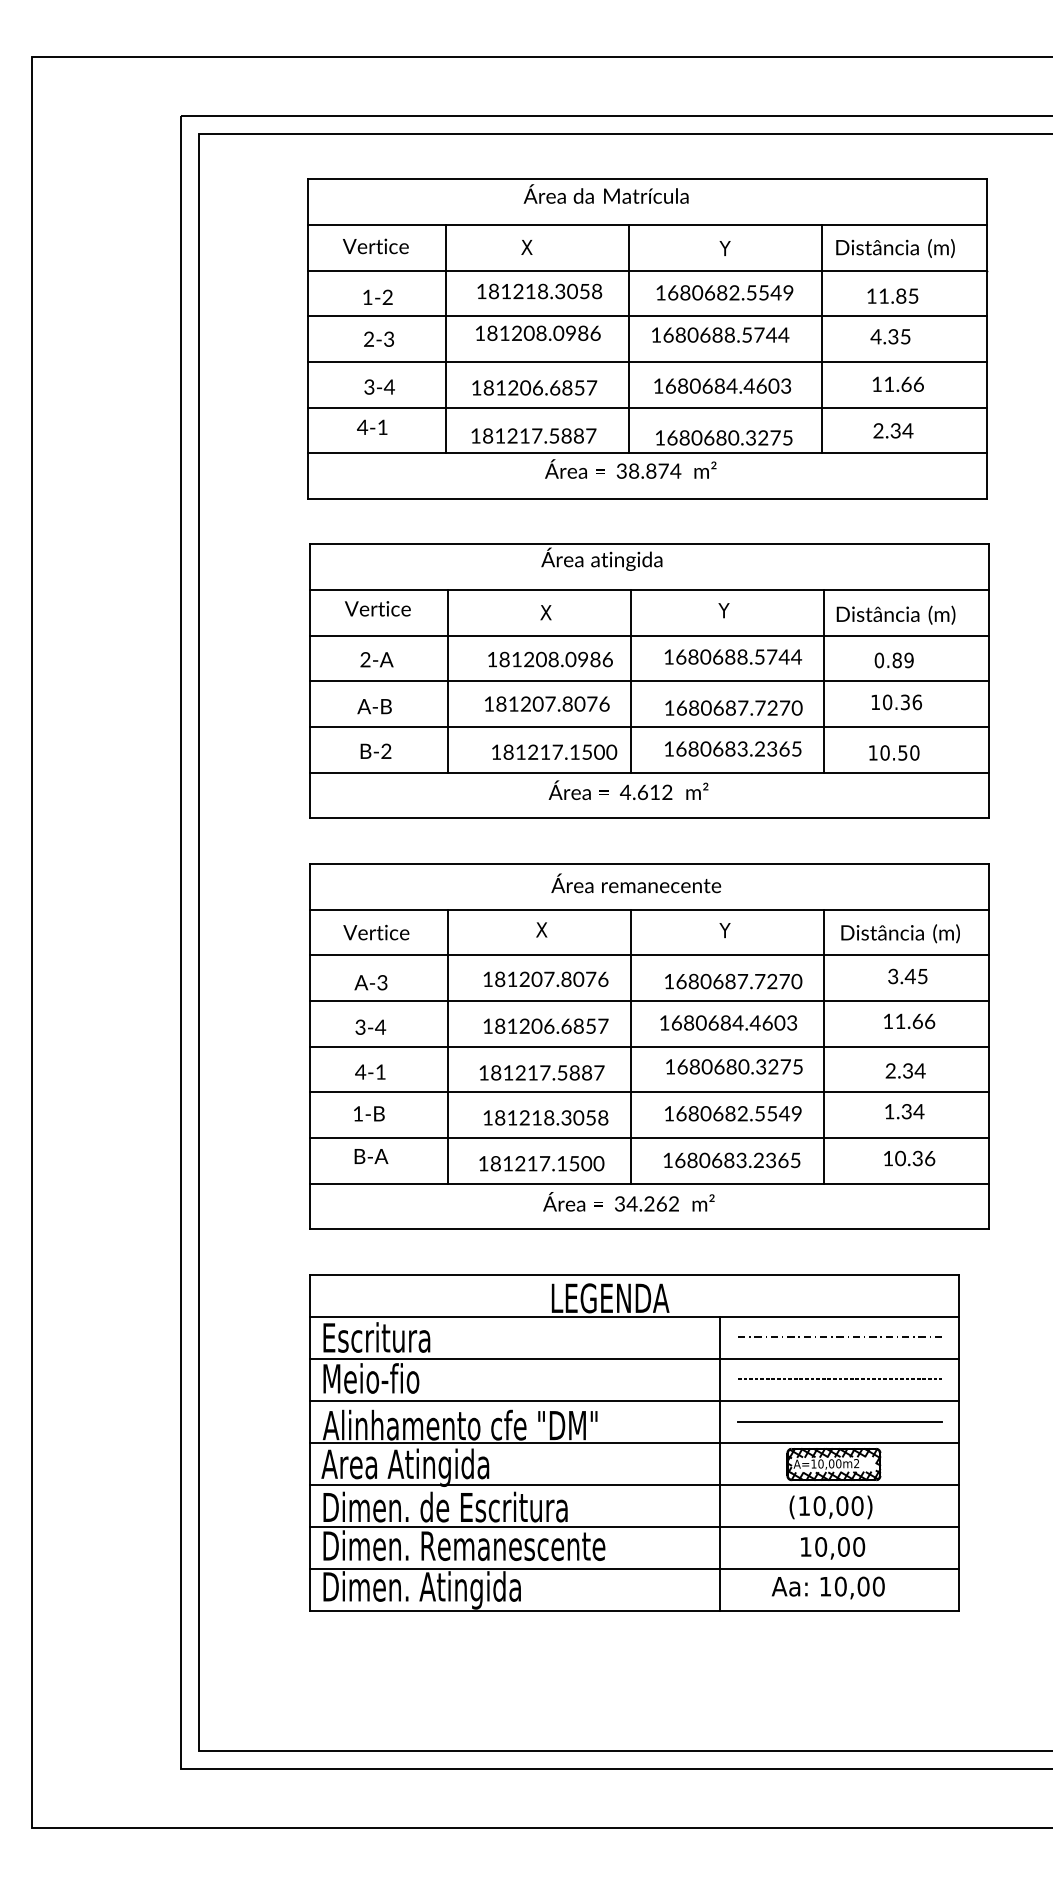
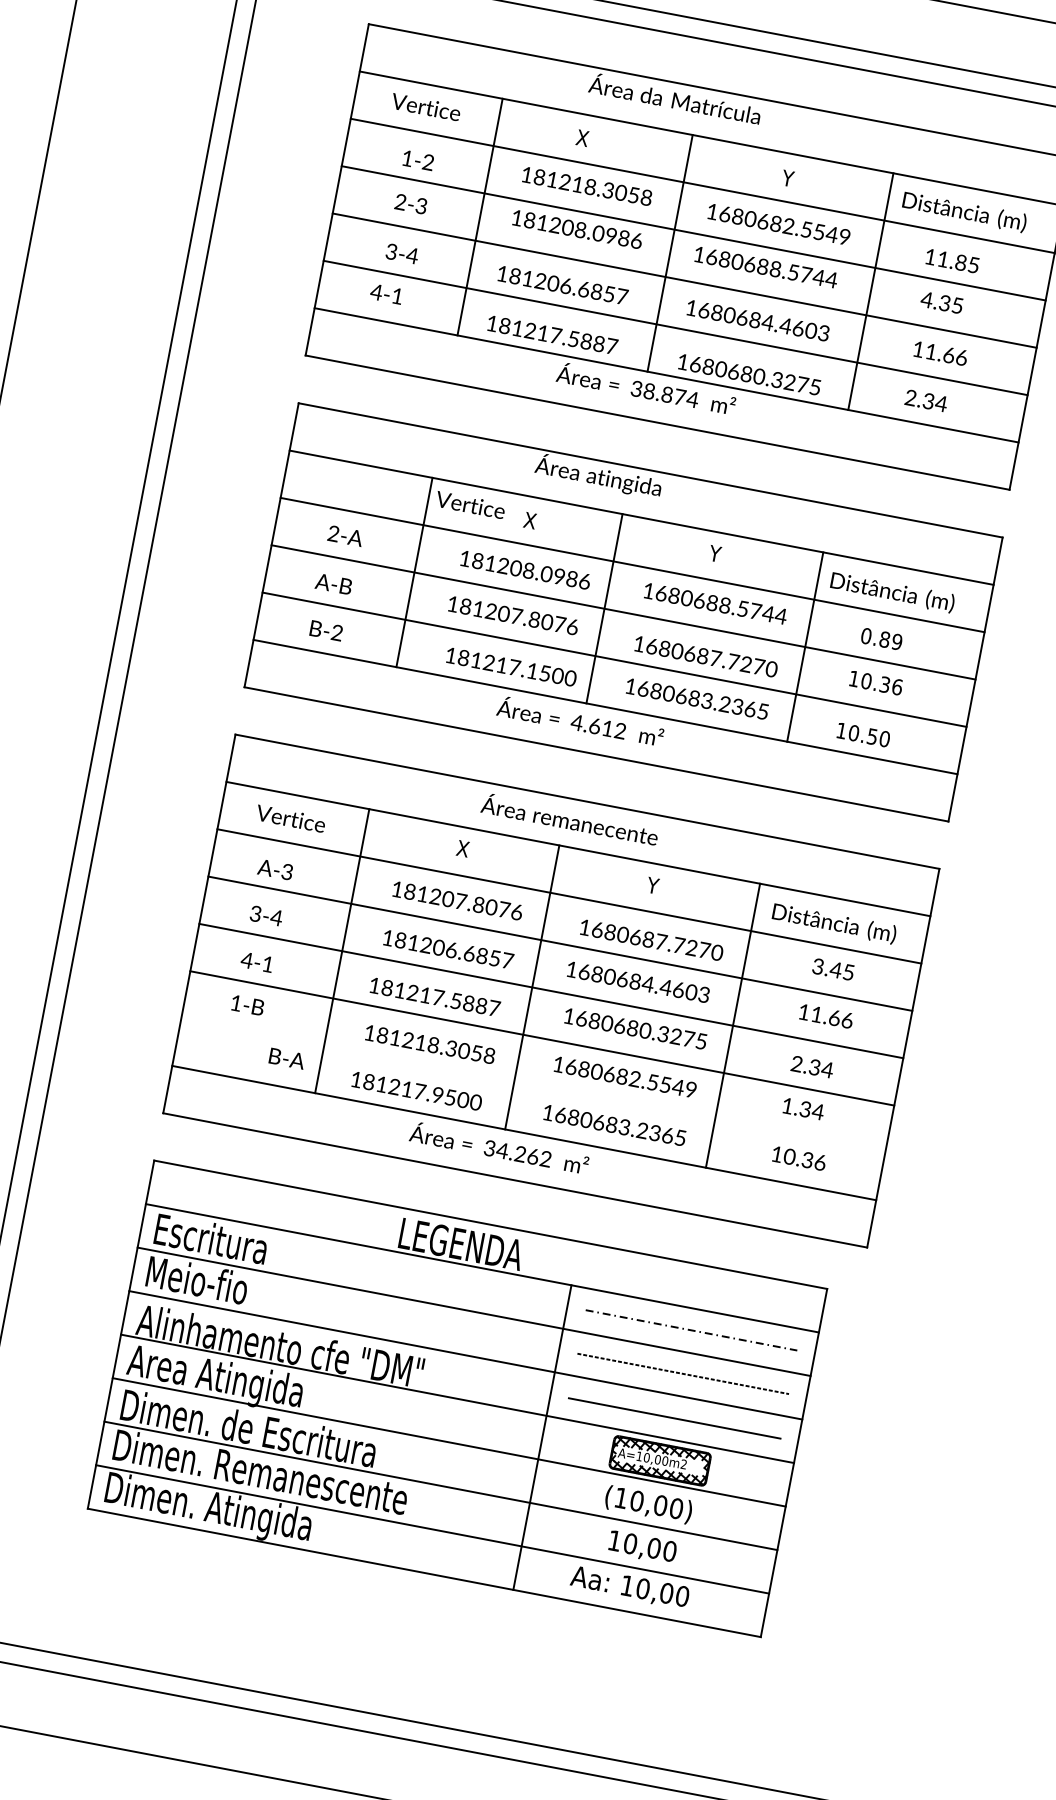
text: (377, 608) -> (470, 504), moved
line: (648, 1137) -> (532, 1085), removed
text: (371, 1156) -> (287, 1058), moved
text: (561, 1163) -> (437, 1094), 181217.1500 -> 181217.9500

